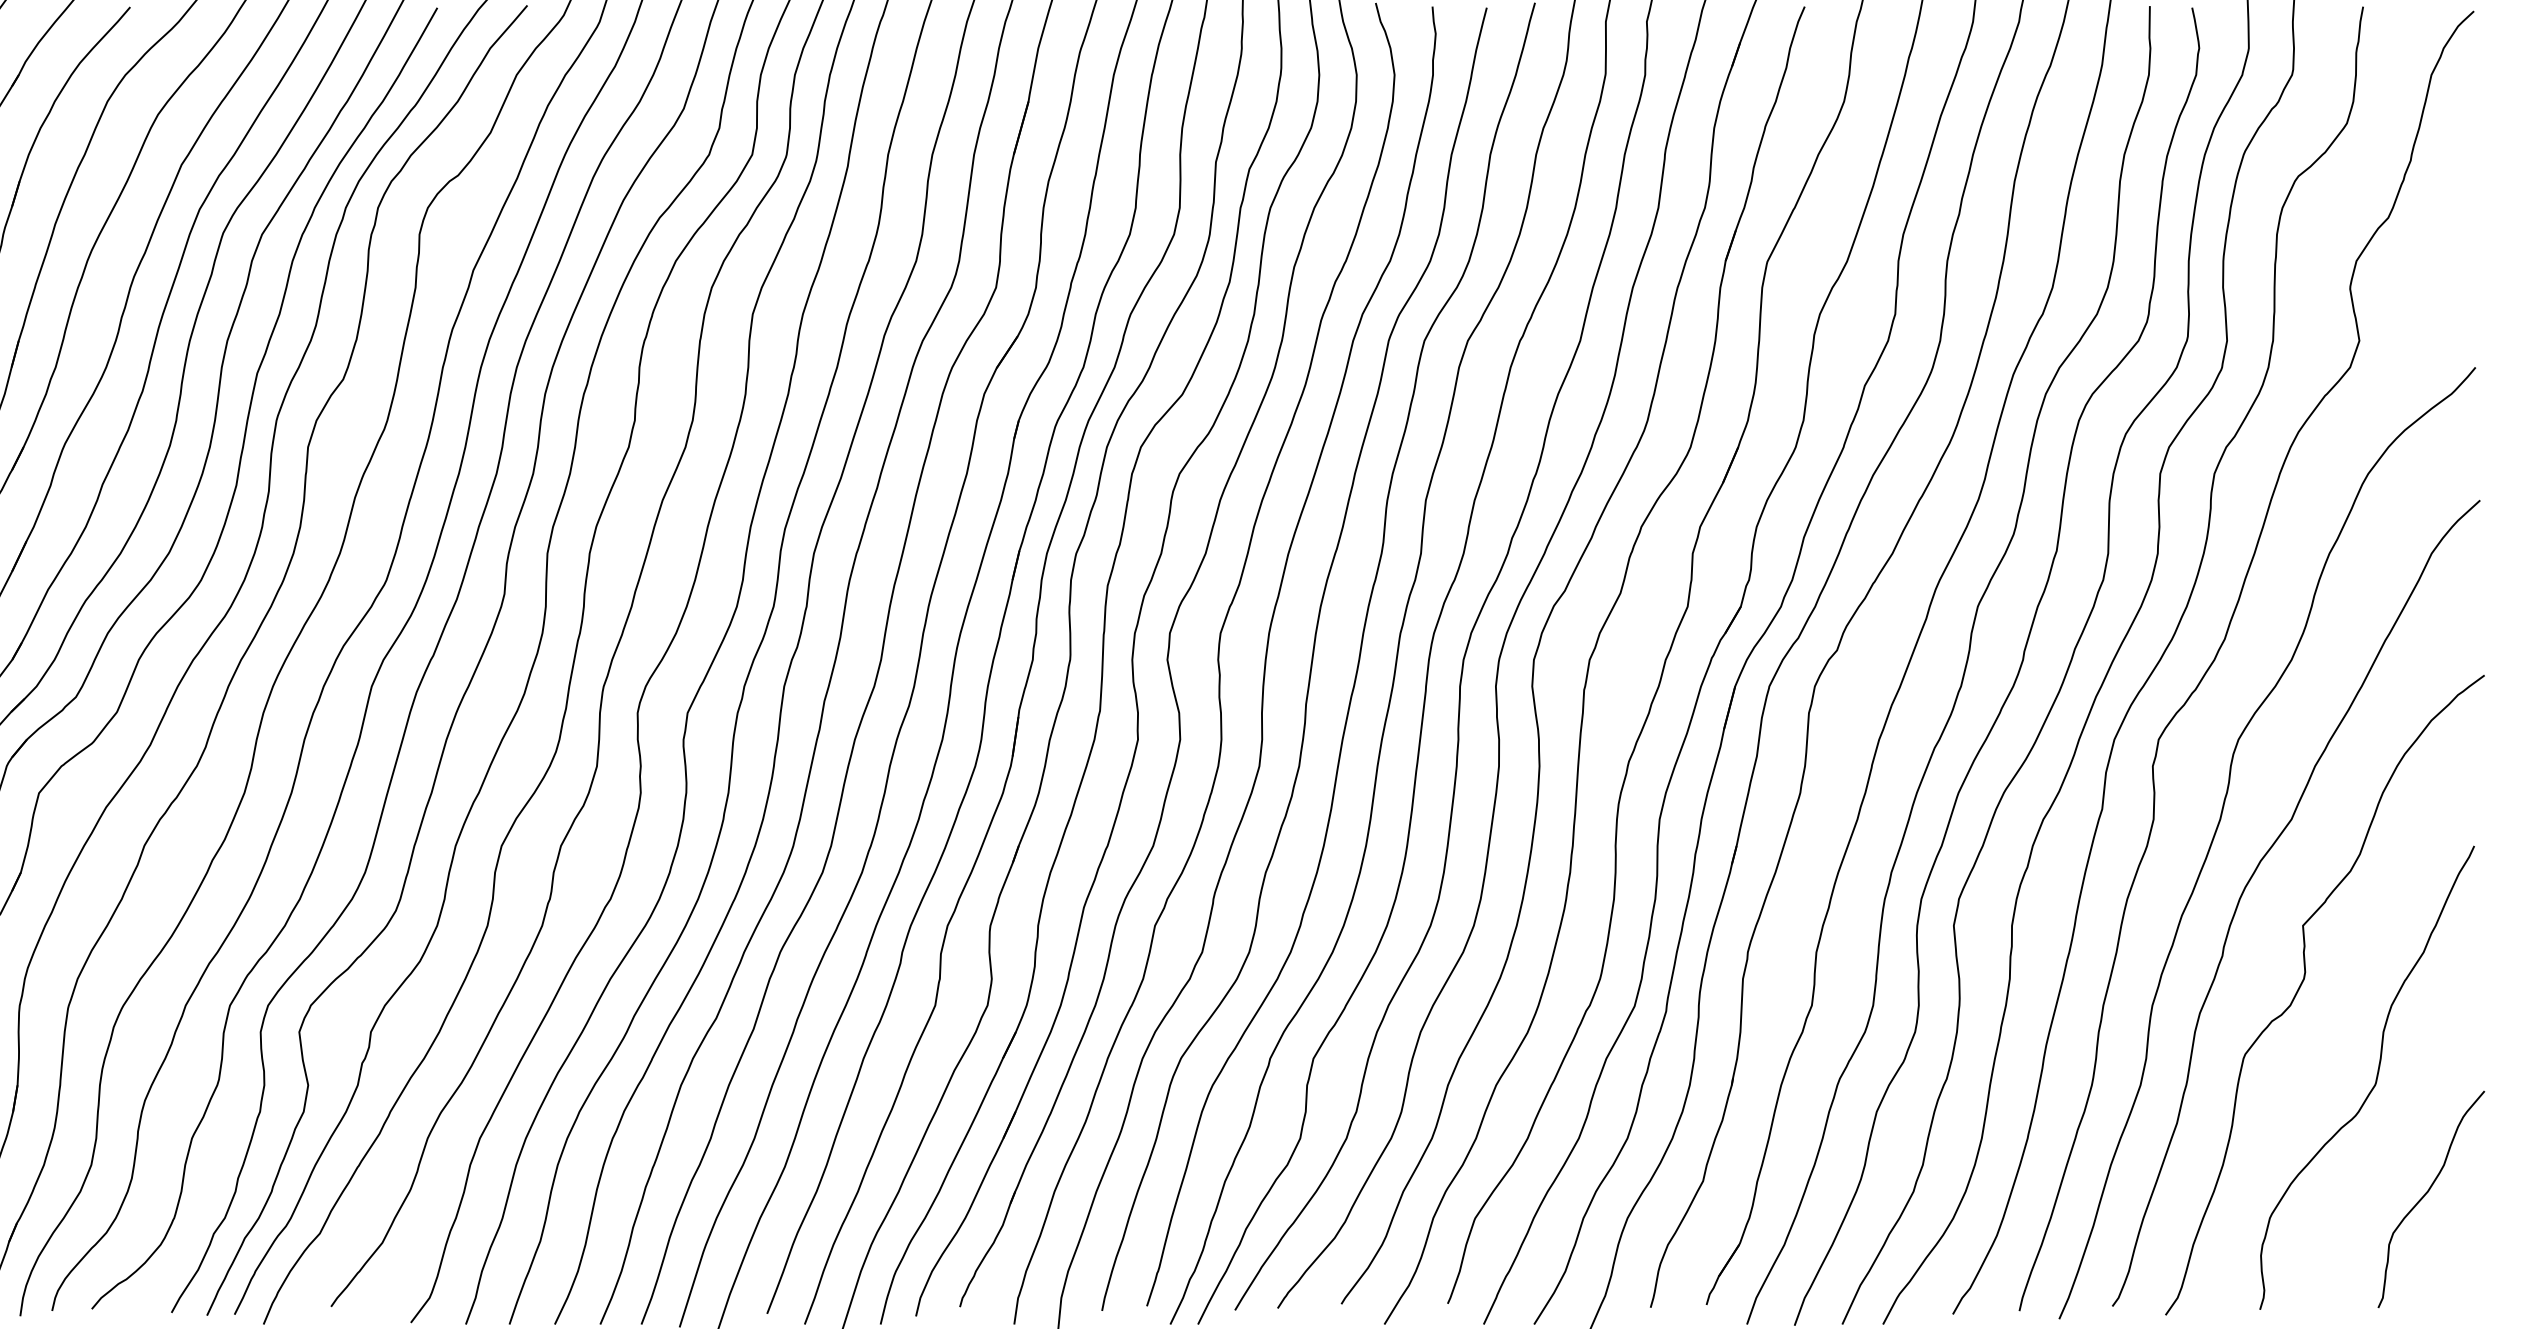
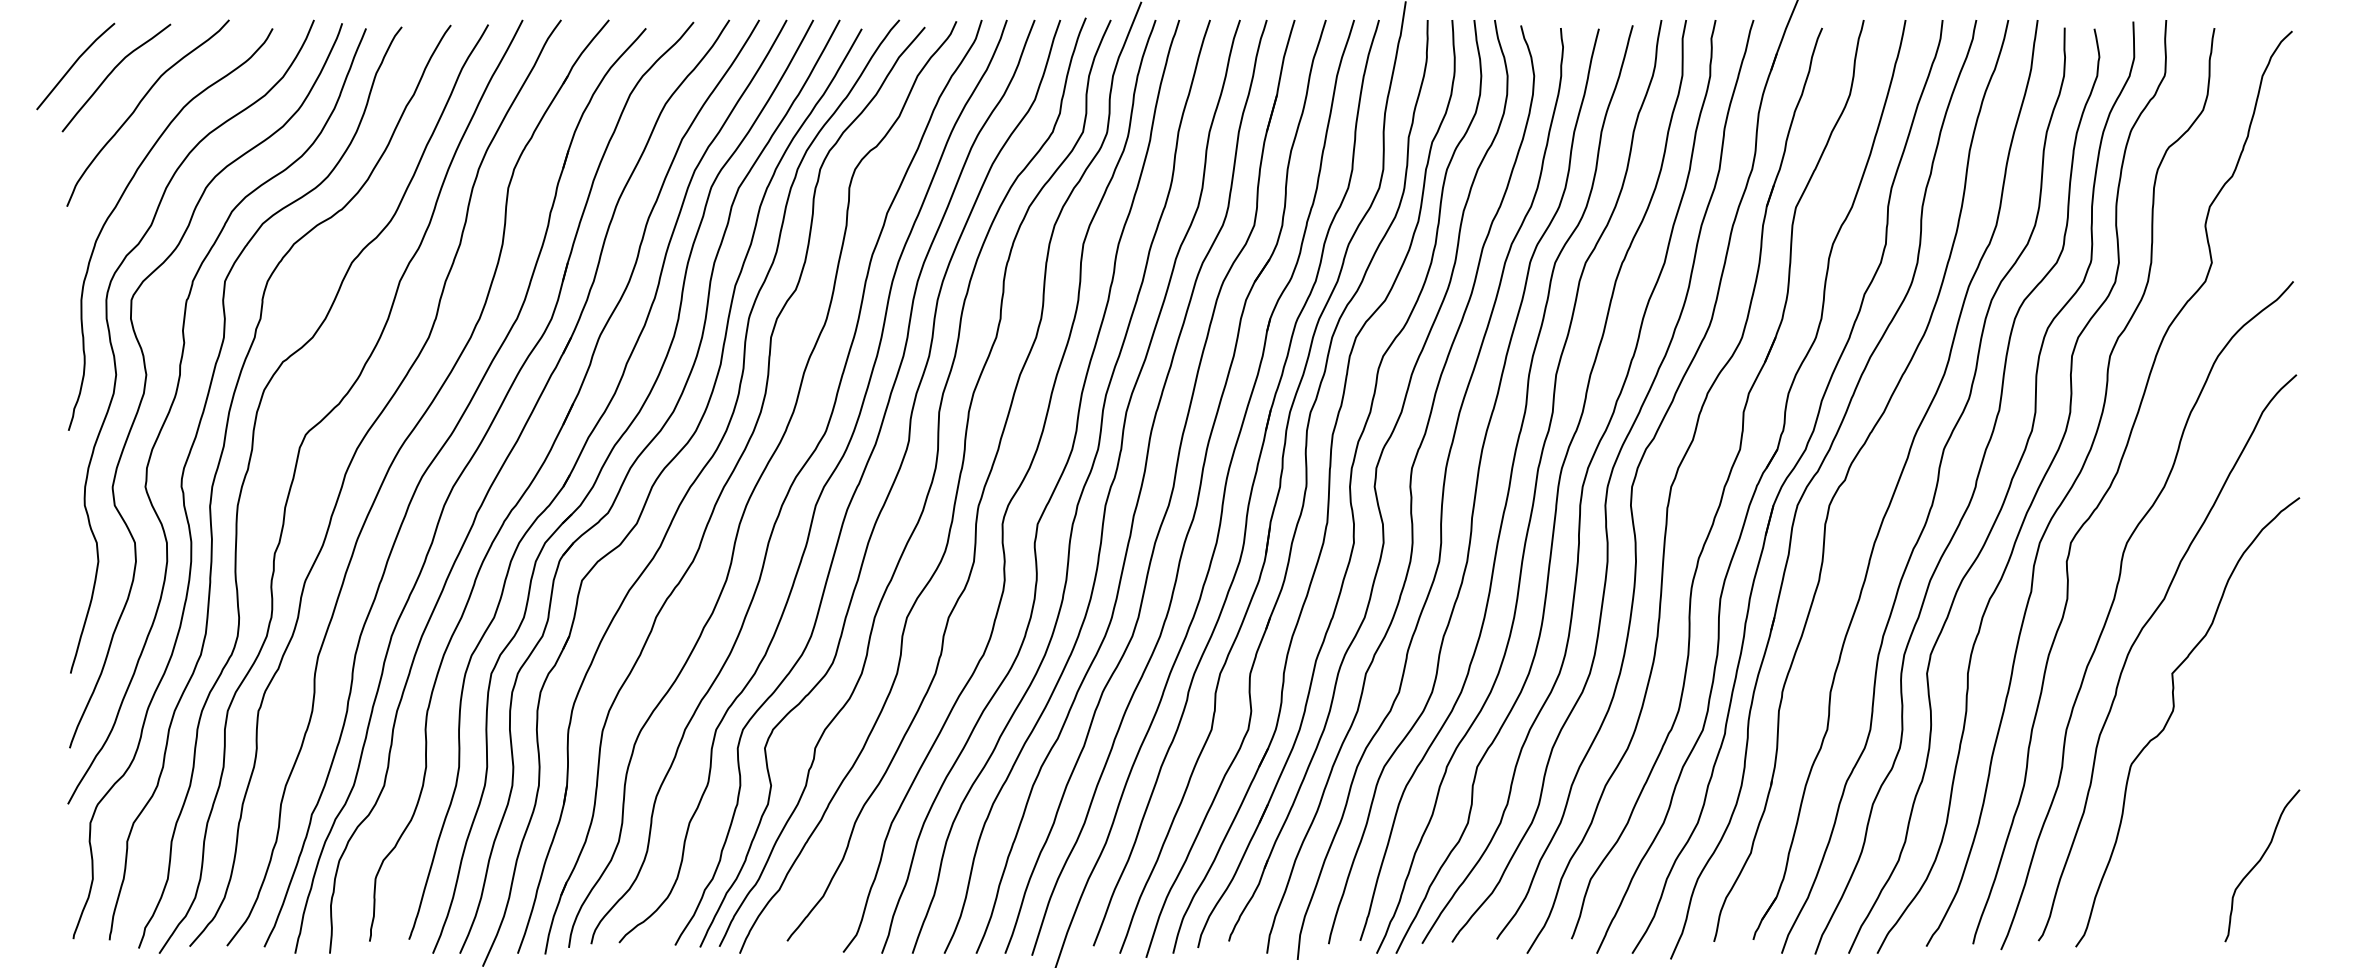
curve: (2374, 1082) -> (2222, 783), removed

